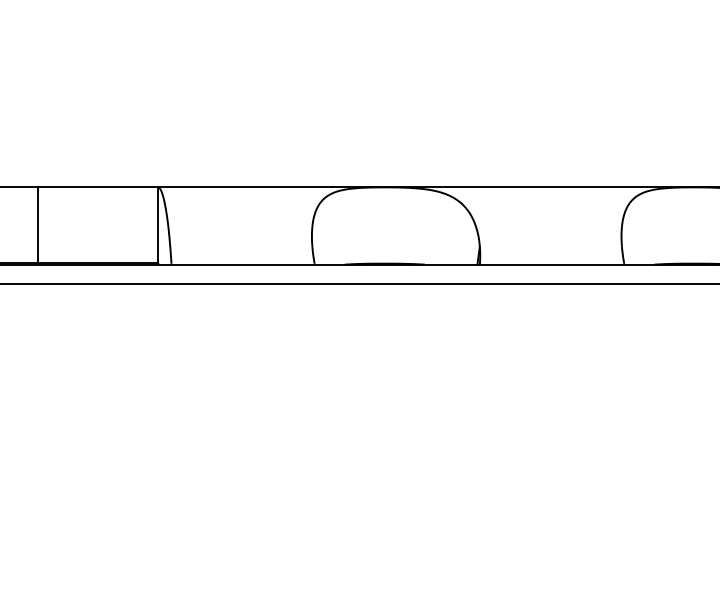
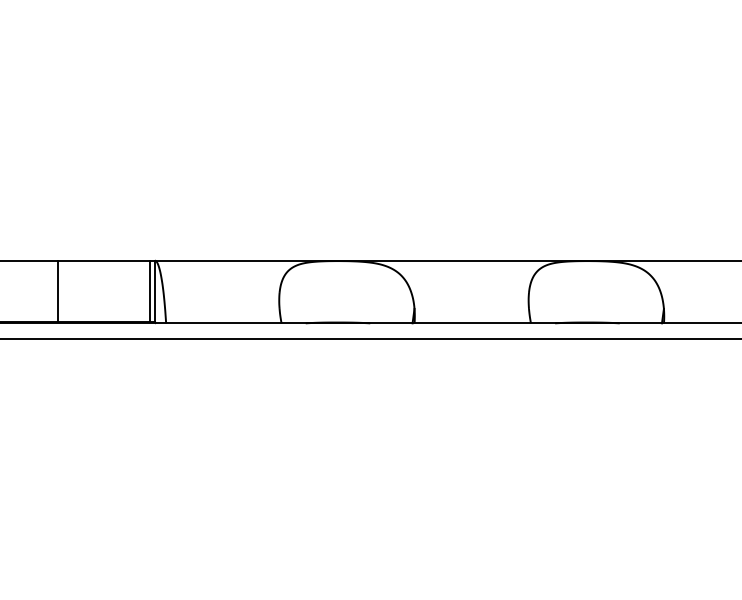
line: (152, 225) -> (150, 291), added

